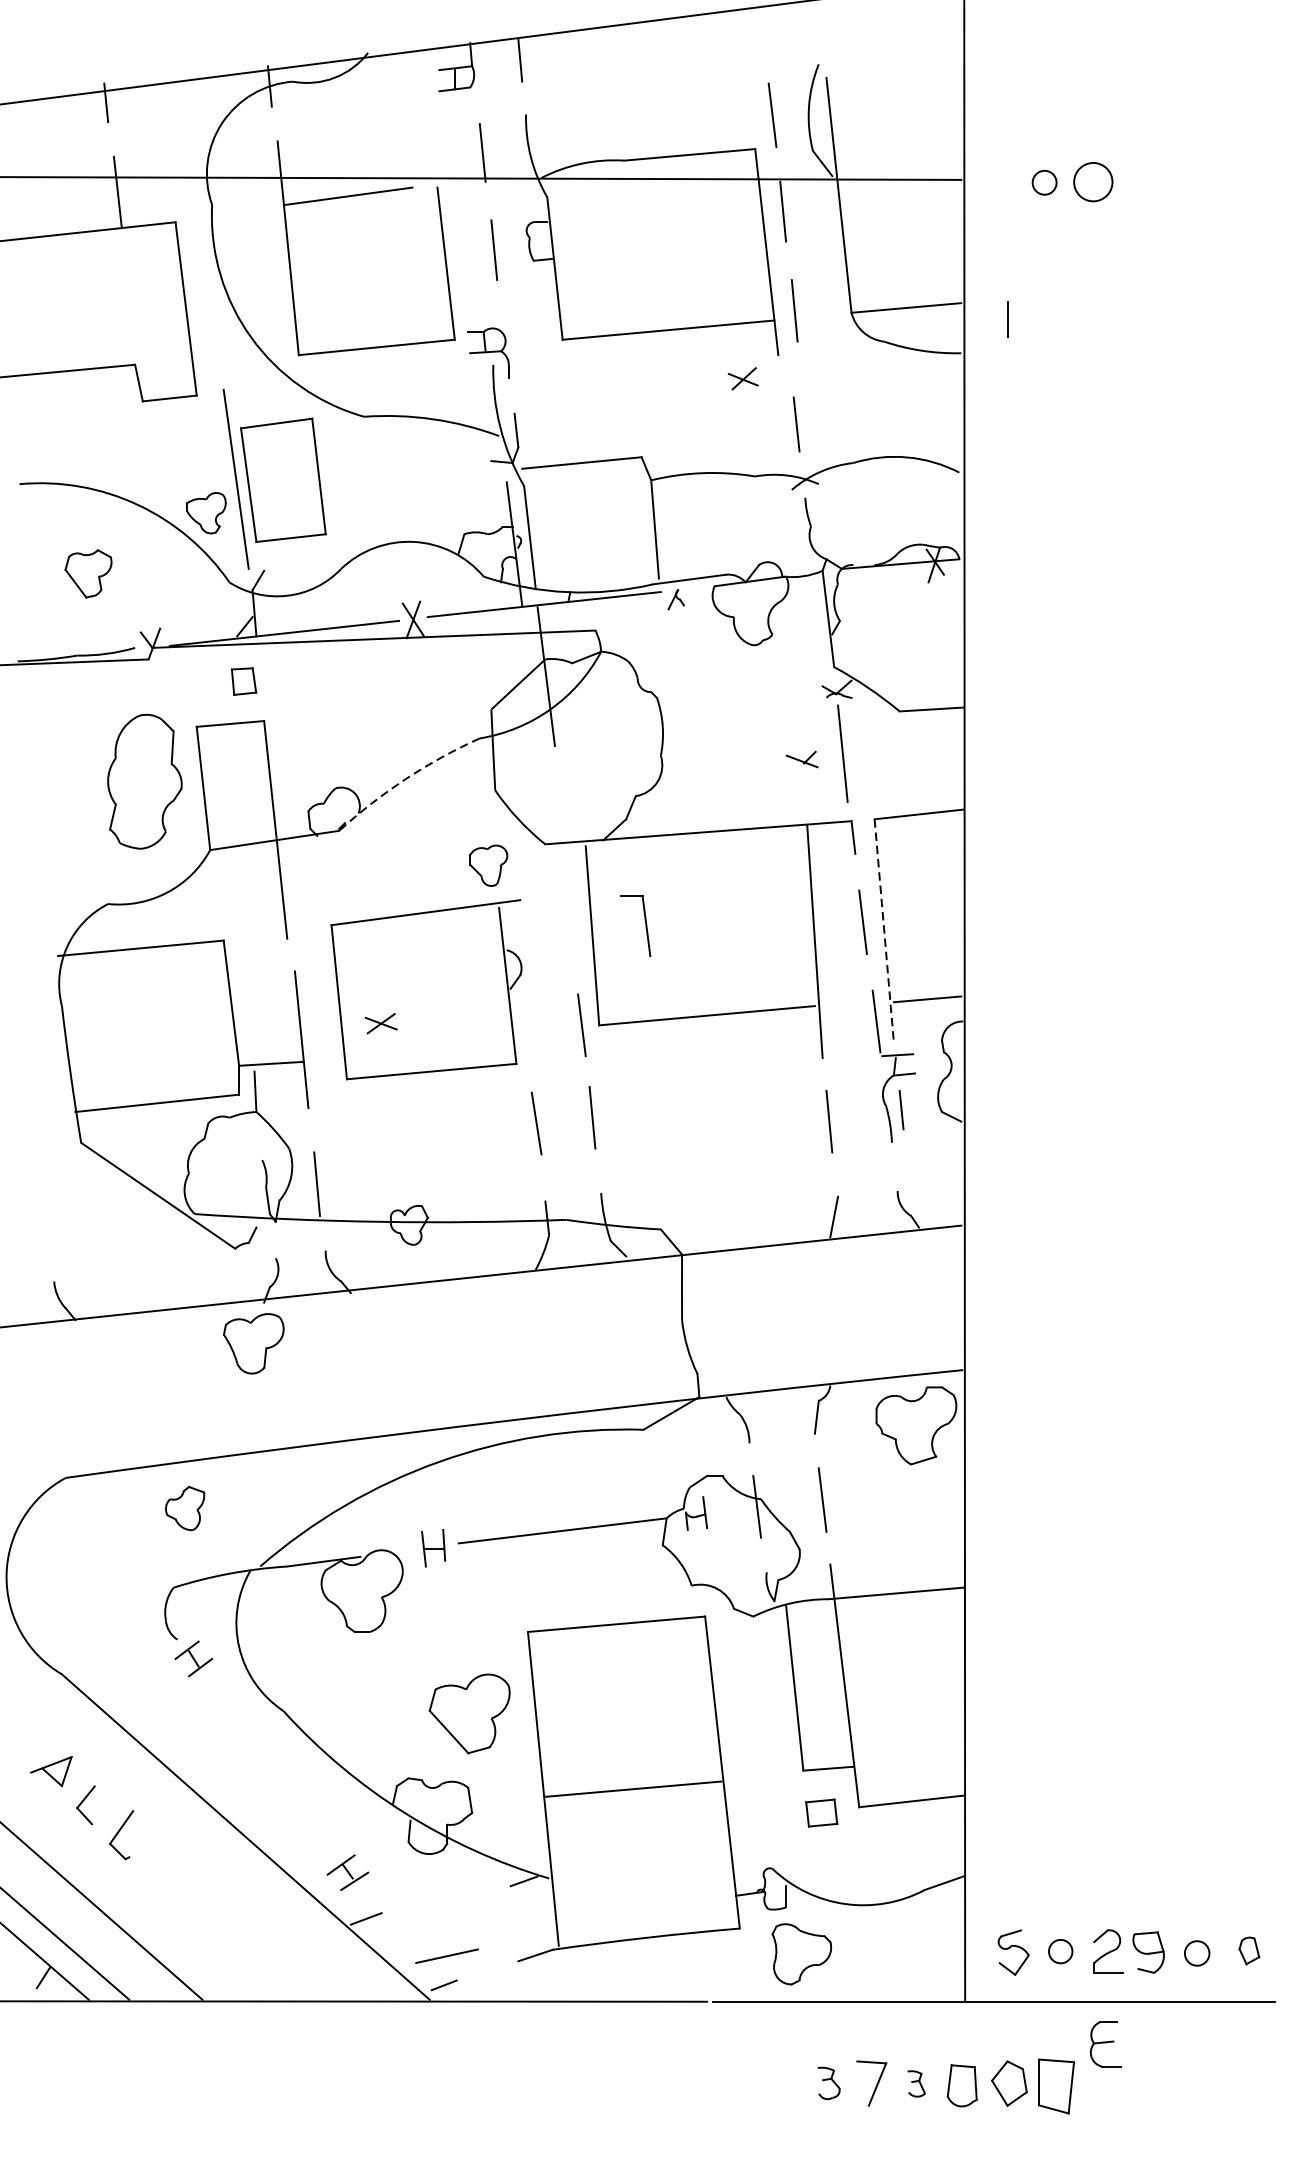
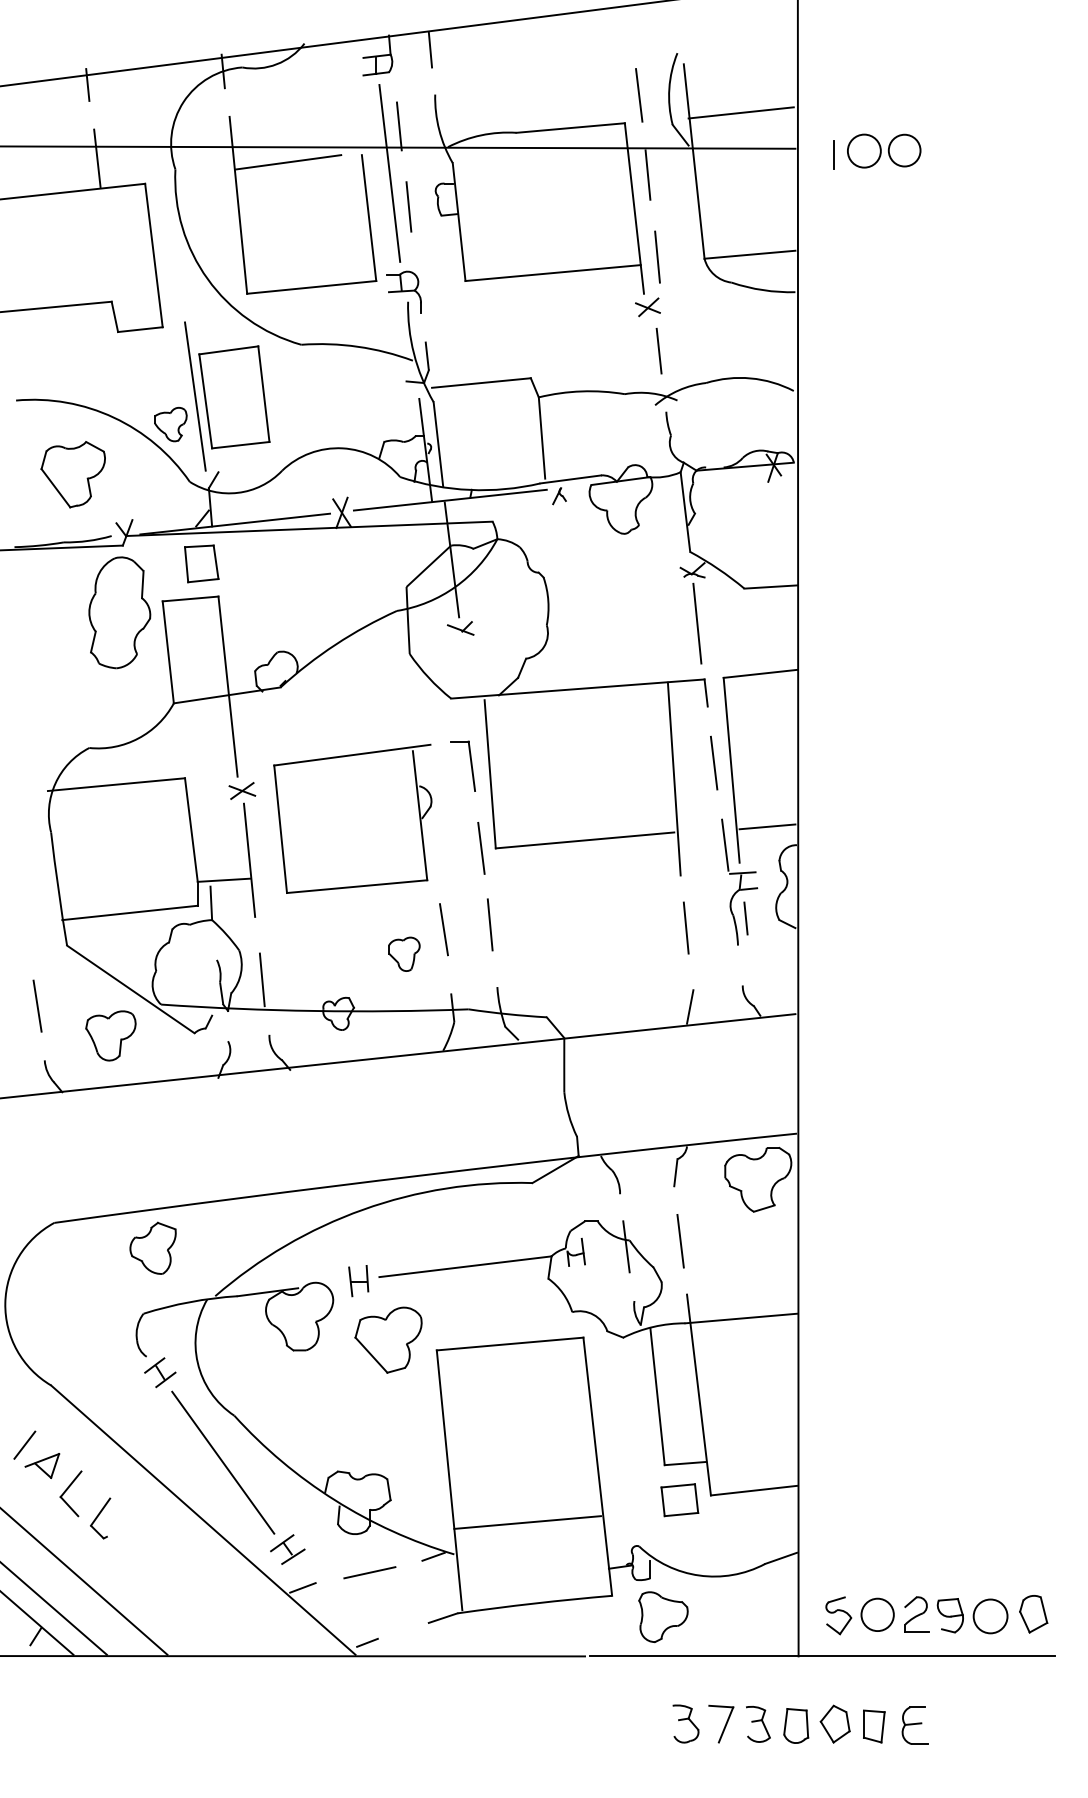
line: (894, 136) -> (740, 112), added
circle: (1043, 182) -> (863, 150), size x1.67
line: (470, 209) -> (389, 173), added
line: (1007, 318) -> (833, 154), moved
part: (742, 378) -> (647, 307), moved
part: (87, 573) -> (72, 474), size x1.67
part: (243, 681) -> (201, 563), size x1.67
part: (801, 759) -> (460, 628), moved
arc: (405, 778) -> (335, 644), dashed -> solid
part: (144, 781) -> (119, 612), moved
part: (488, 864) -> (404, 953), moved
part: (644, 925) -> (470, 765), moved
line: (884, 931) -> (731, 770), dashed -> solid
part: (381, 1023) -> (242, 790), moved
line: (45, 1215) -> (37, 1005), added
part: (253, 1343) -> (110, 1035), moved
part: (184, 1507) -> (152, 1247), size x1.43
part: (469, 1713) -> (388, 1339), moved
line: (29, 1745) -> (24, 1444), added
line: (270, 1767) -> (223, 1462), added
line: (632, 1789) -> (527, 1522), moved
part: (85, 1804) -> (70, 1493), size x1.43
part: (821, 1813) -> (679, 1500), size x1.43
circle: (1060, 1951) -> (877, 1614), size x1.67
part: (1249, 1951) -> (1033, 1614), size x1.67
circle: (1197, 1953) -> (990, 1616), size x1.67
line: (446, 1955) -> (369, 1572), moved
part: (1105, 2044) -> (914, 1725), moved
part: (828, 2082) -> (685, 1723), size x1.43
part: (916, 2084) -> (758, 1724), size x1.67
part: (1056, 2086) -> (874, 1726), size x0.71

